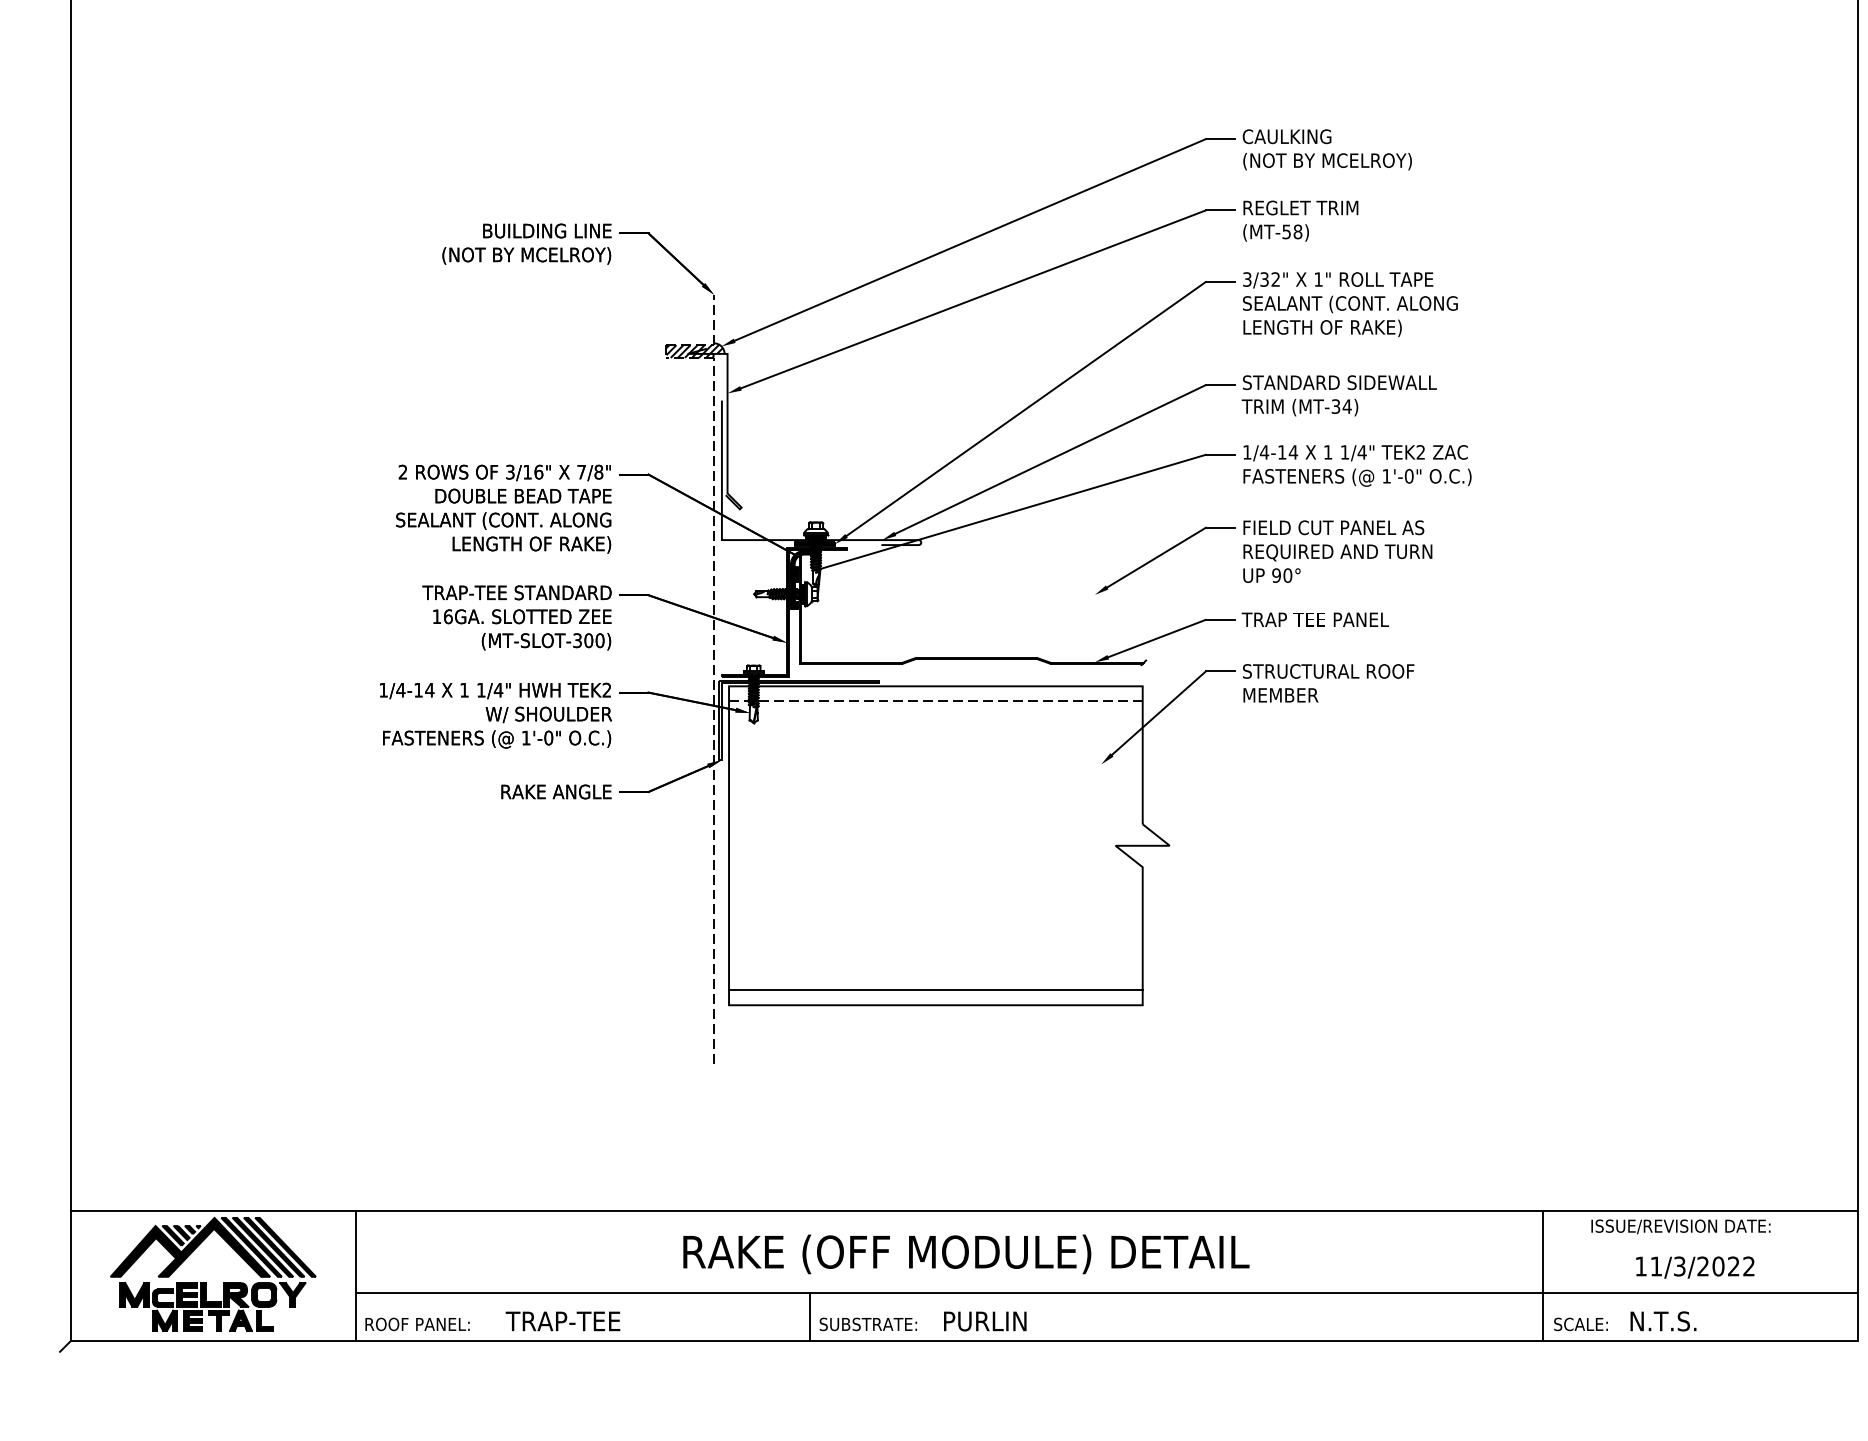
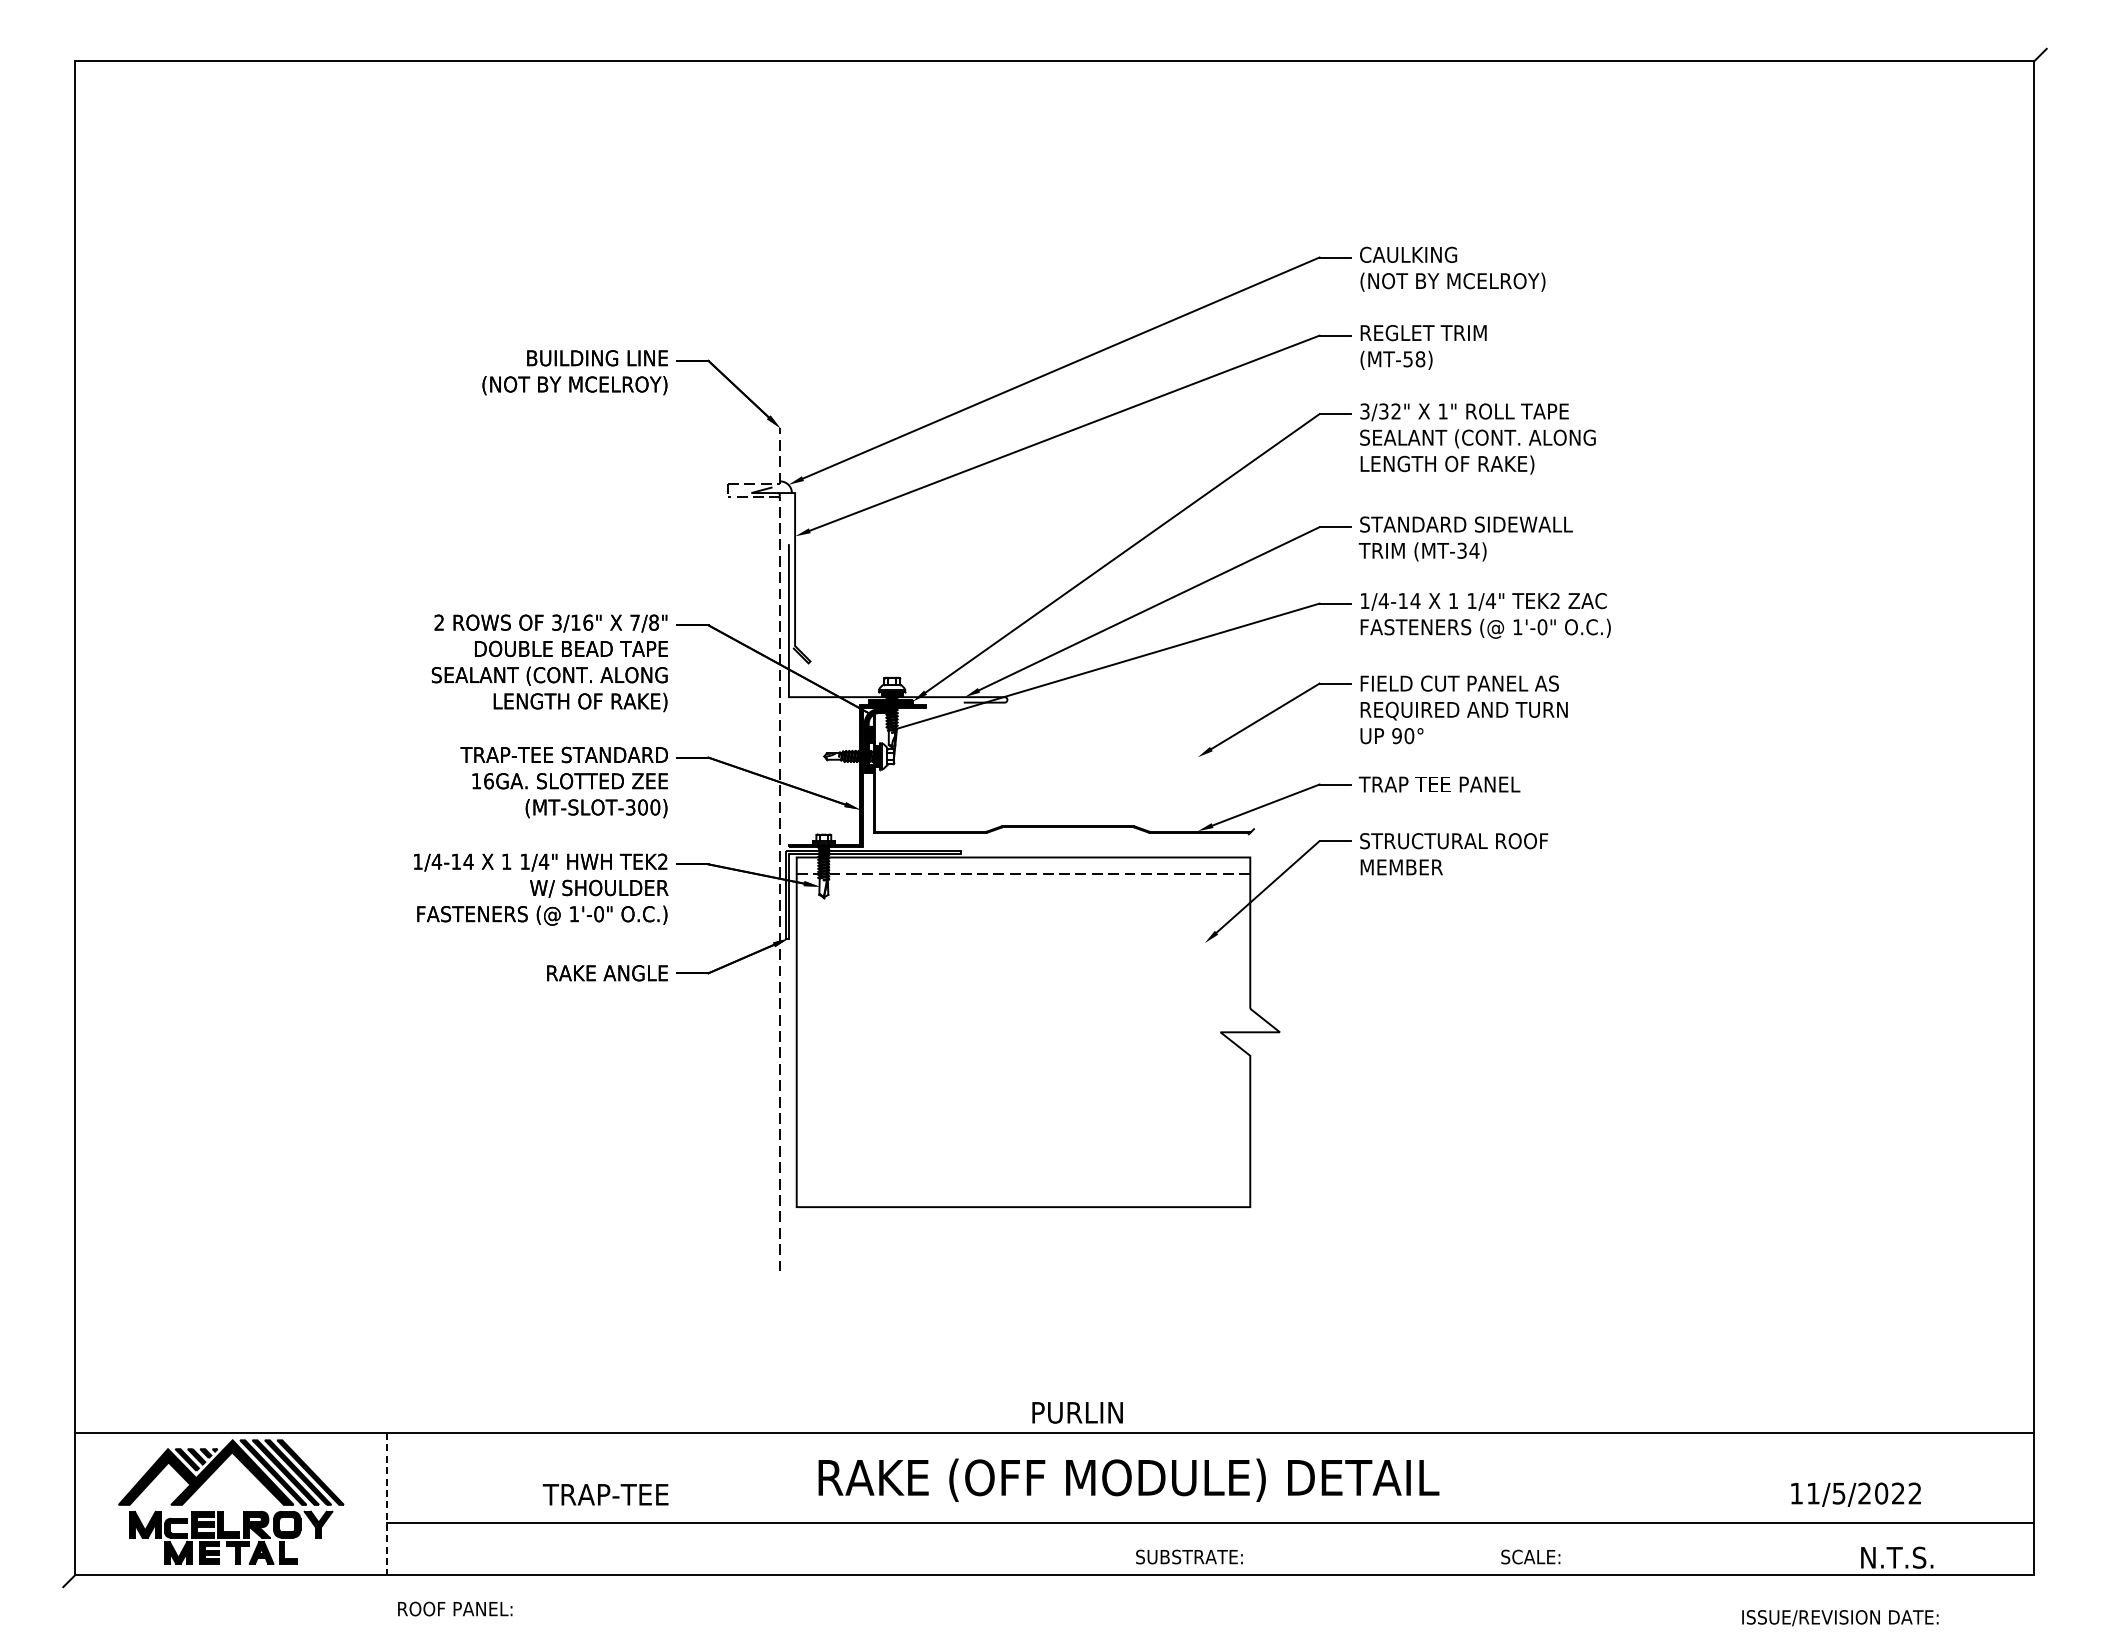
hatch: (695, 350) -> (759, 489), removed
line: (935, 990) -> (1023, 1190), removed
text: (1681, 1227) -> (1840, 1618), moved
text: (965, 1253) -> (1128, 1479), moved
text: (1680, 1265) -> (1839, 1492), 11/3/2022 -> 11/5/2022
line: (355, 1275) -> (387, 1503), solid -> dashed
line: (1542, 1275) -> (1688, 1503), removed
line: (810, 1316) -> (885, 1548), removed
text: (562, 1321) -> (605, 1494), moved
text: (985, 1321) -> (1077, 1412), moved
text: (1663, 1321) -> (1897, 1557), moved
text: (417, 1323) -> (455, 1608), moved
text: (868, 1323) -> (1189, 1556), moved
text: (1580, 1323) -> (1530, 1556), moved

